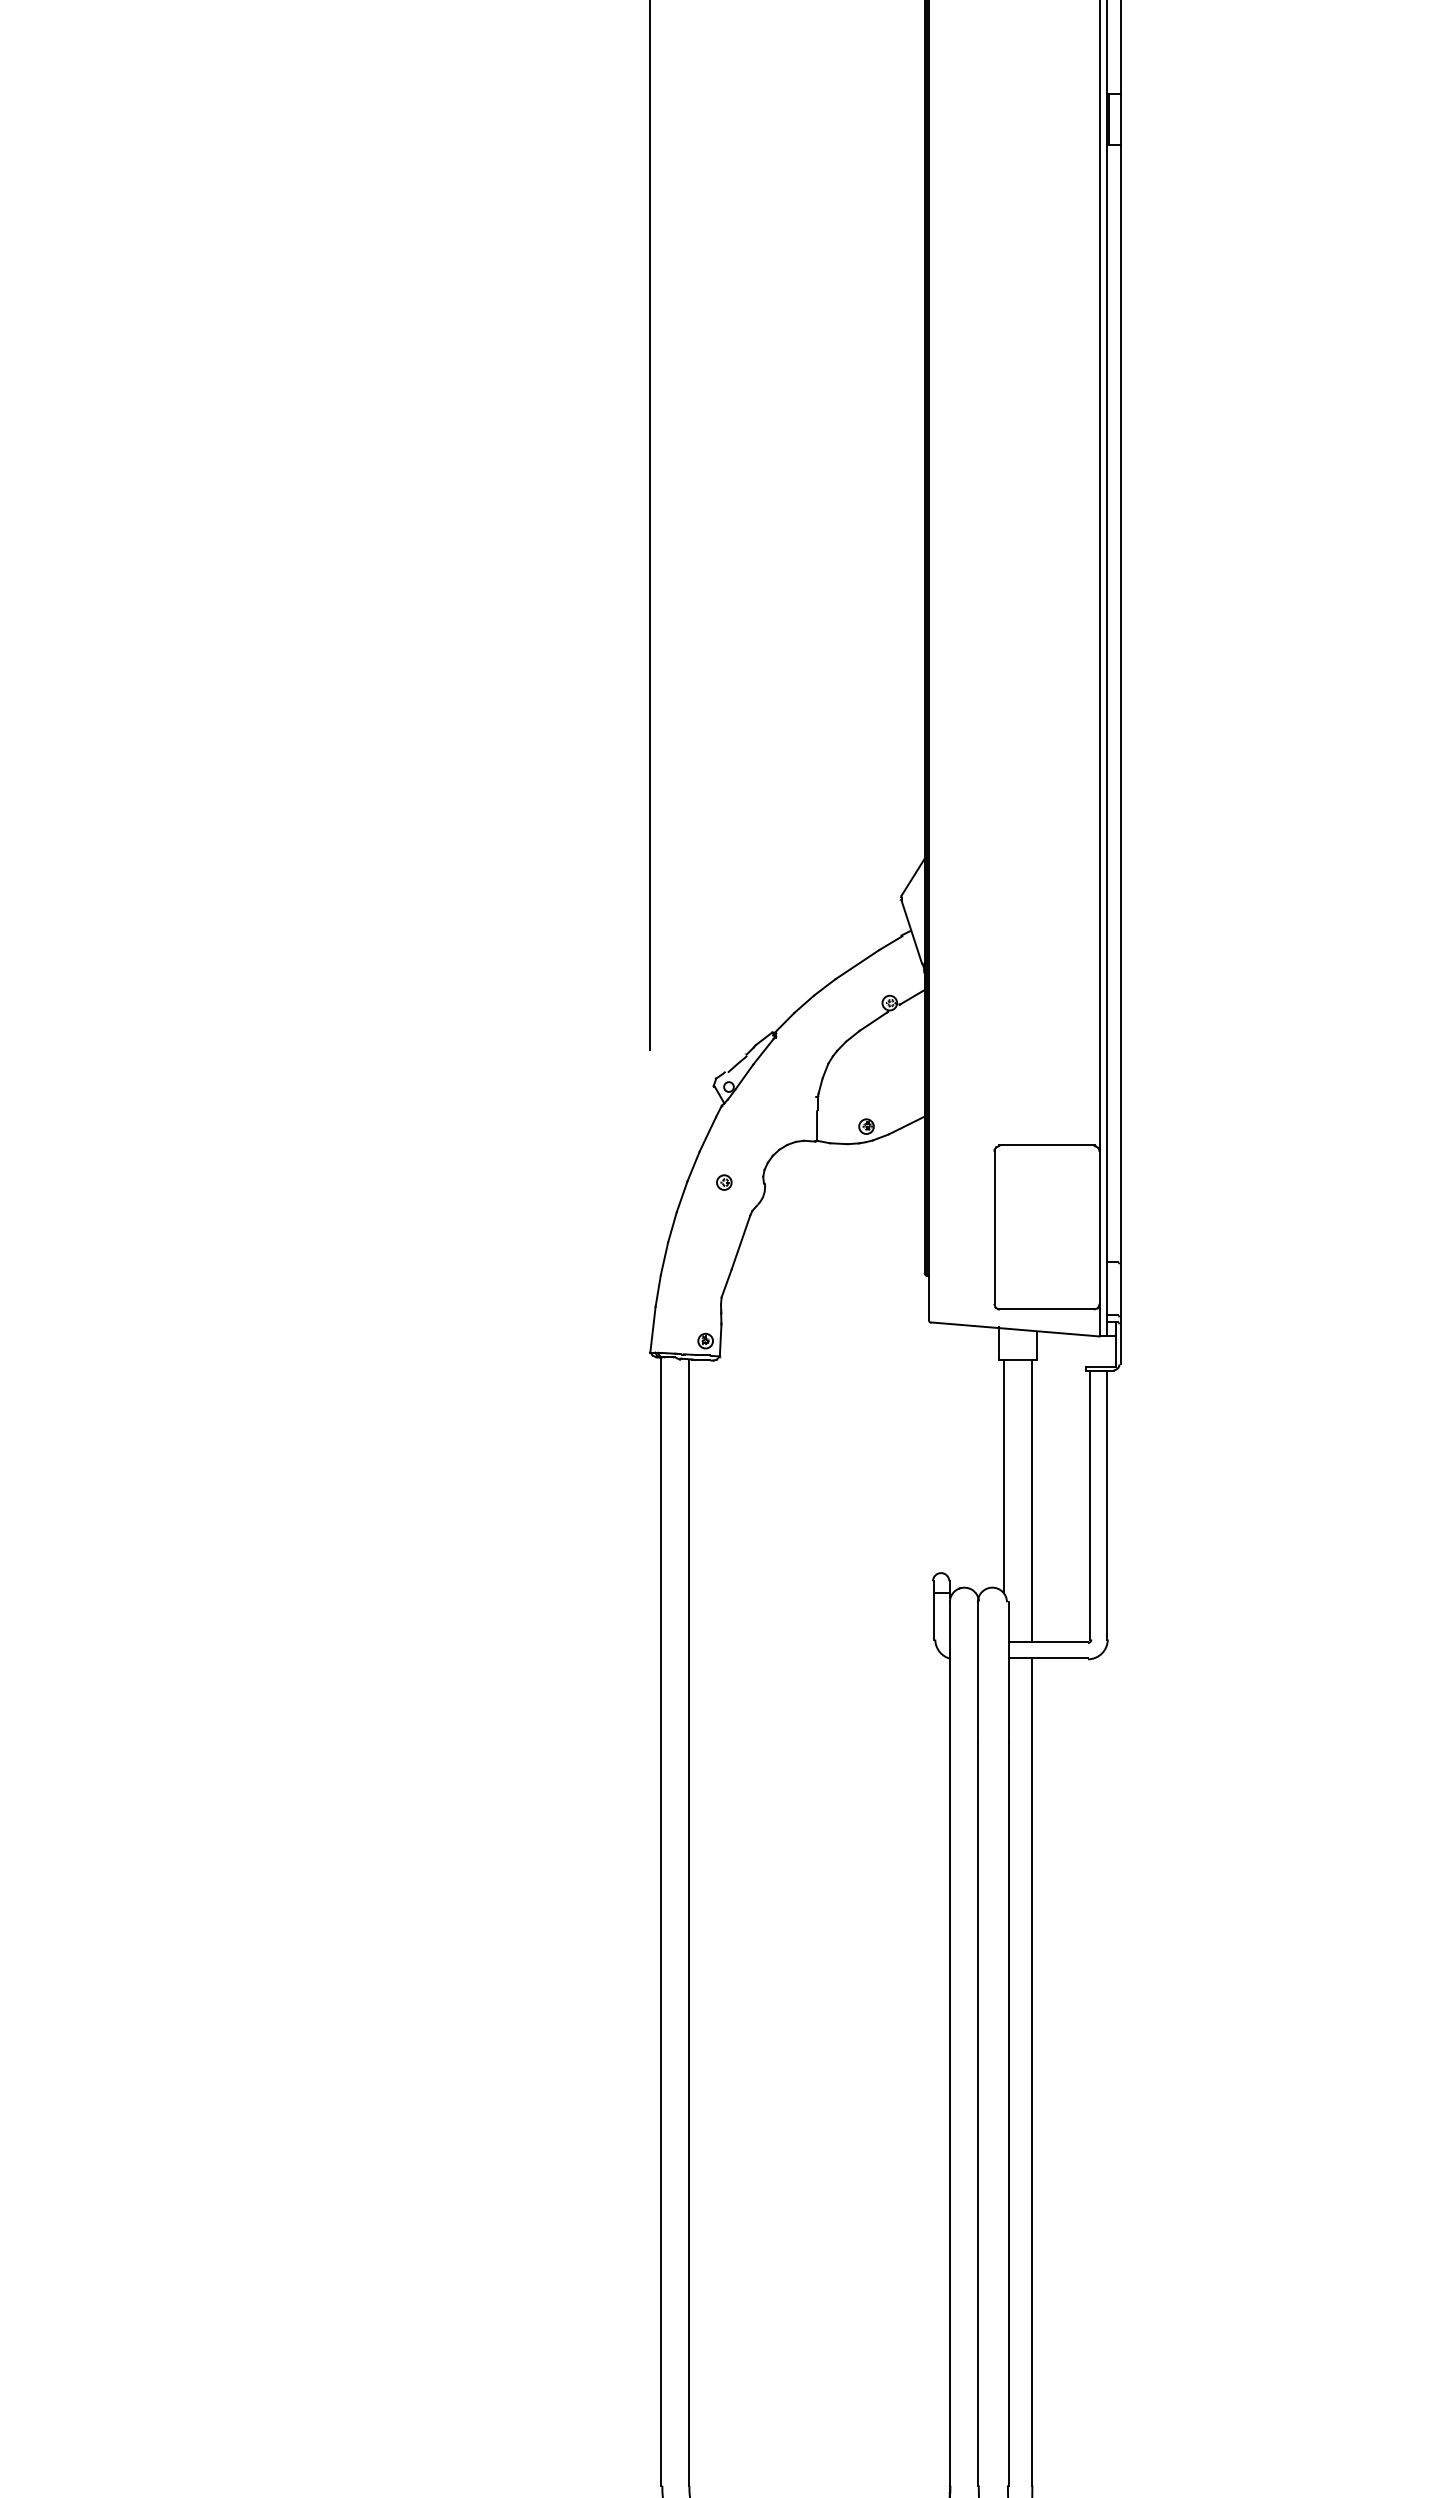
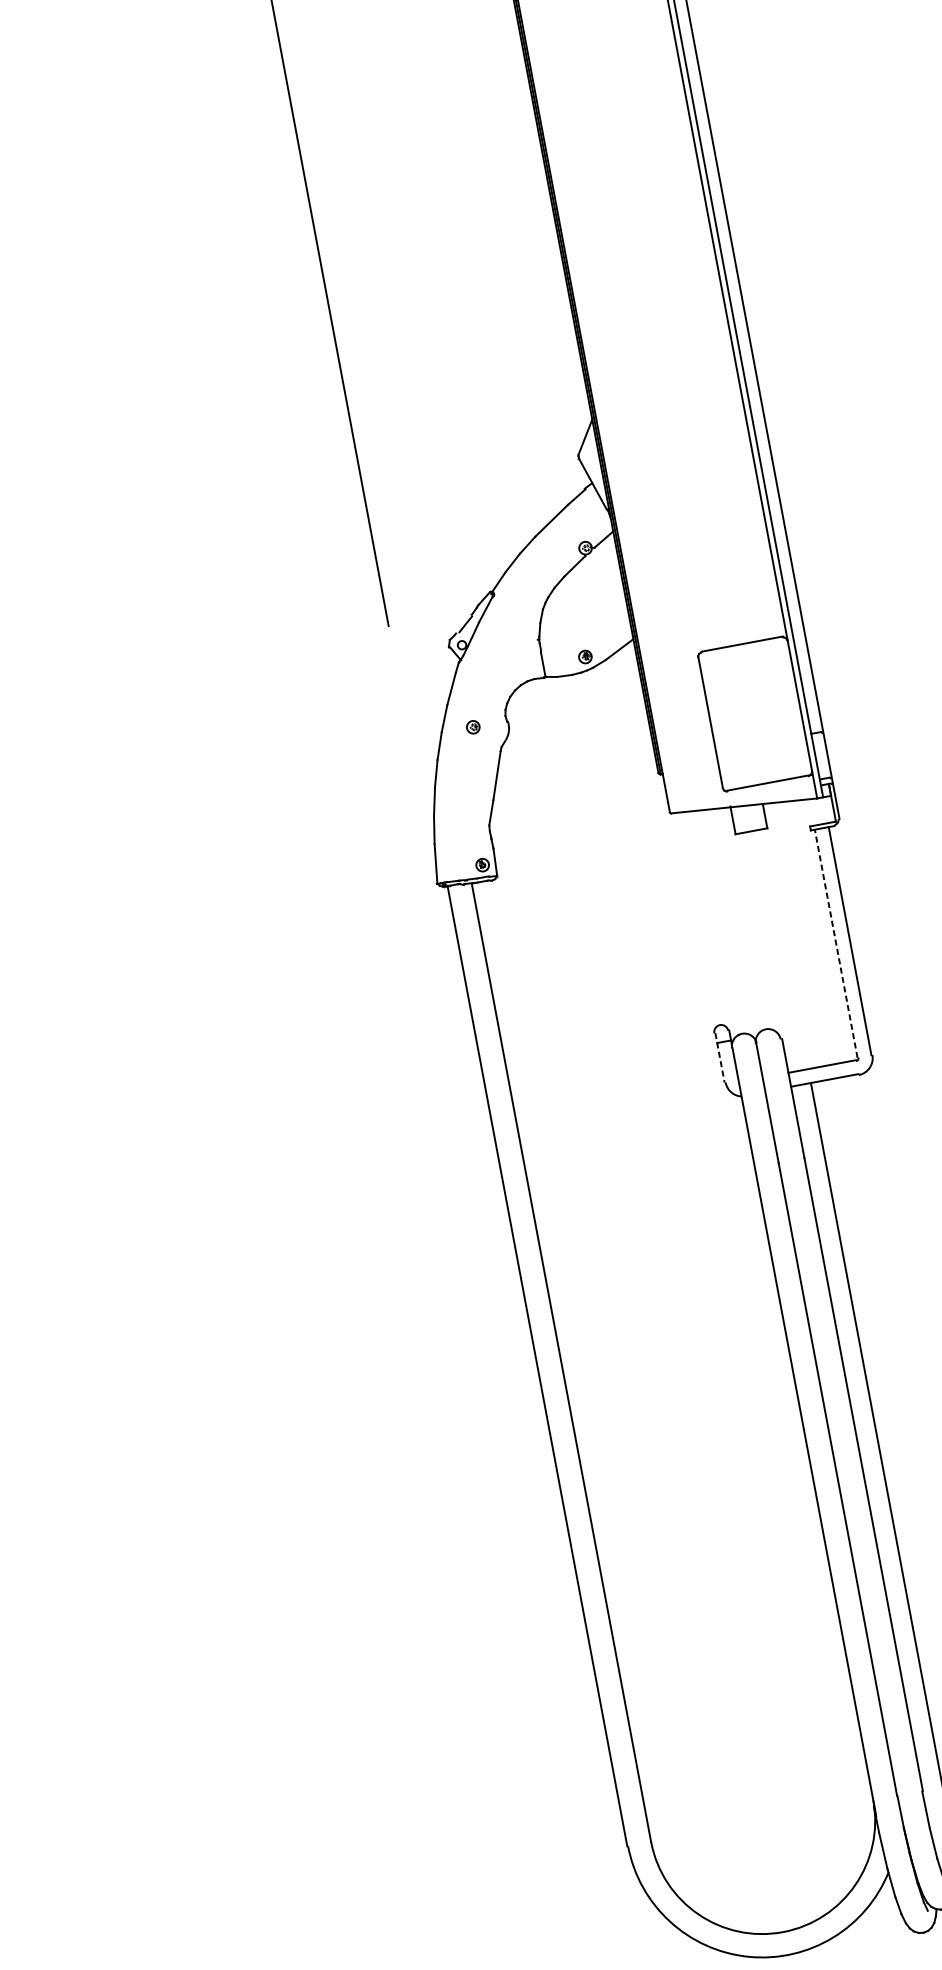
line: (1004, 1475) -> (758, 931), removed
line: (1032, 1500) -> (786, 948), removed
line: (1090, 1504) -> (836, 942), solid -> dashed
line: (934, 1610) -> (720, 1057), solid -> dashed

